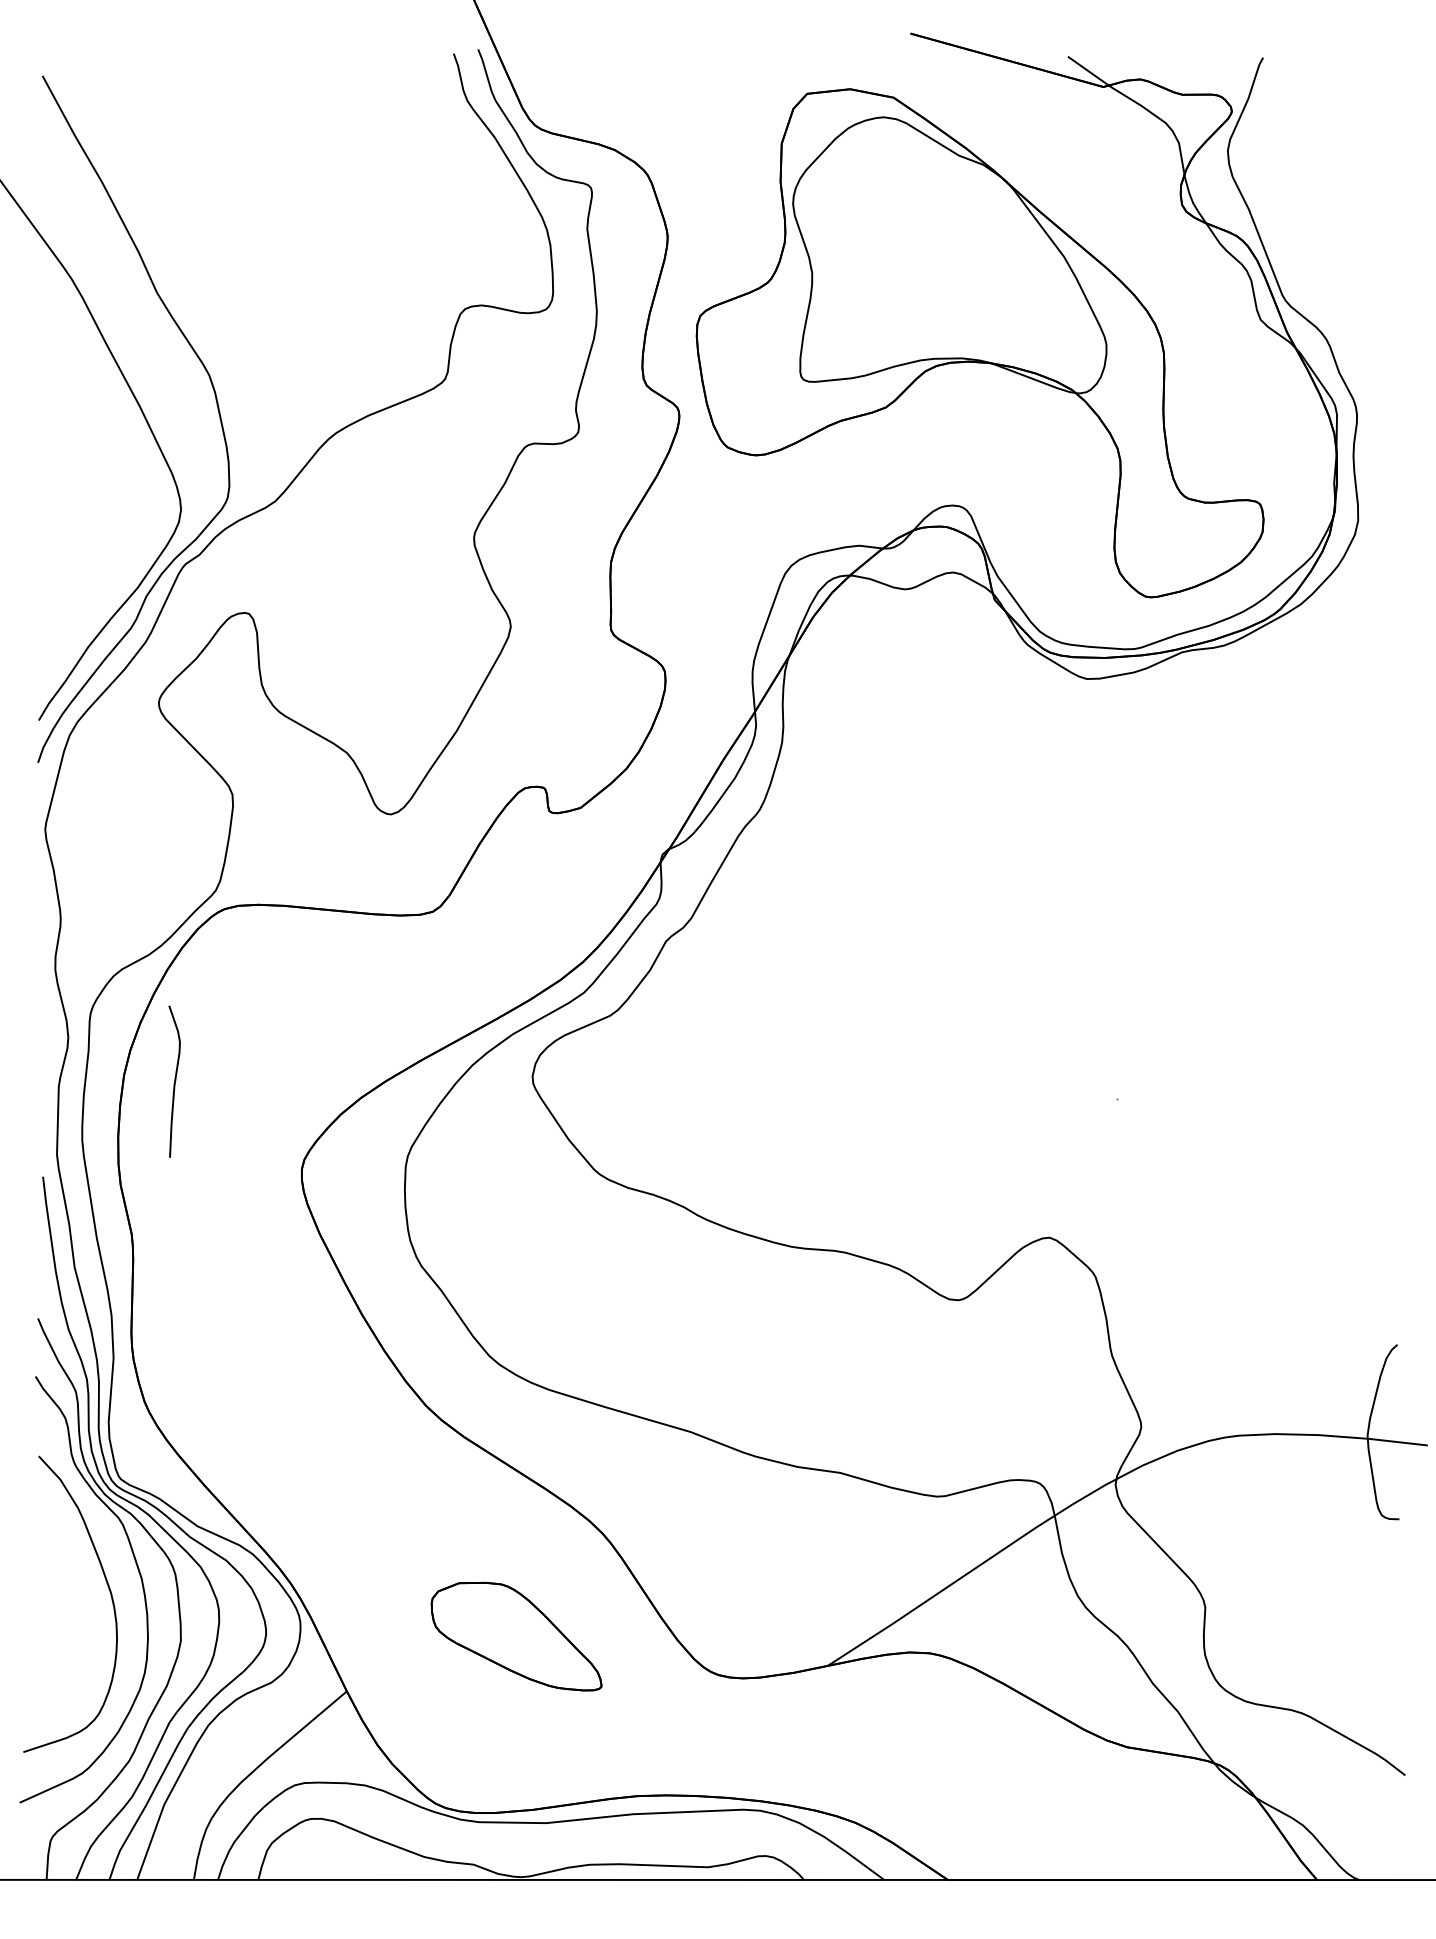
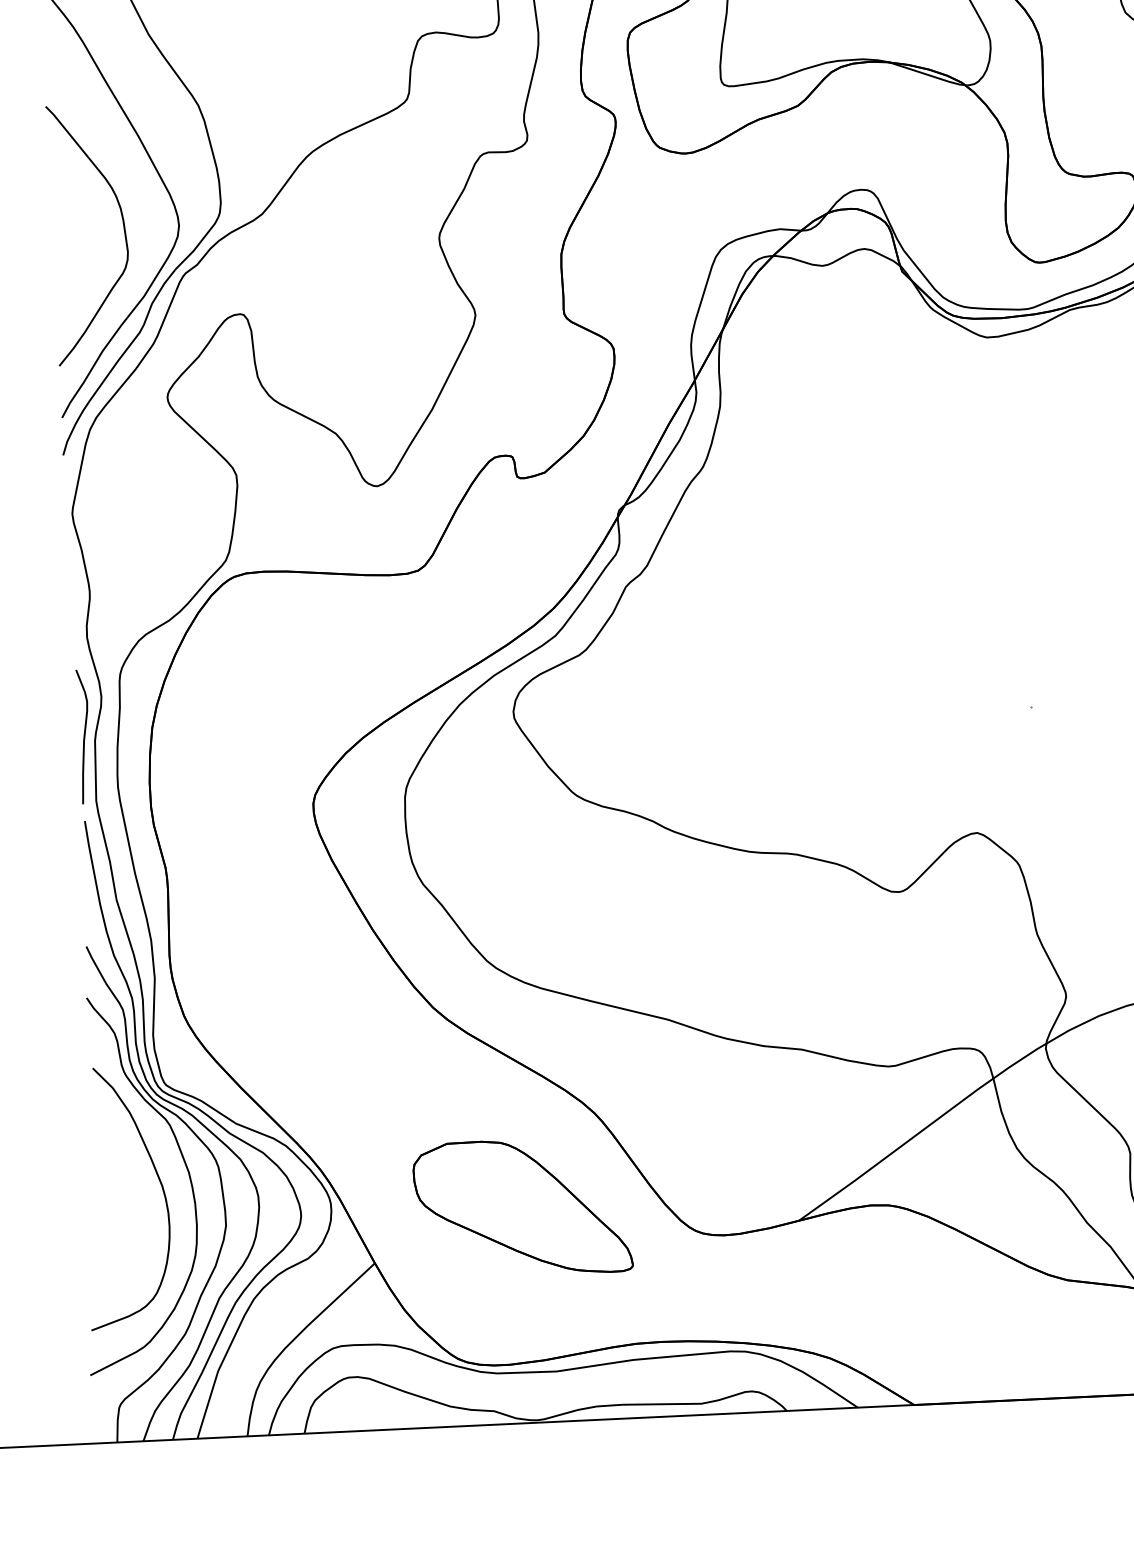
curve: (118, 514) -> (123, 232), added
curve: (174, 1081) -> (83, 736), moved
part: (516, 1636) -> (522, 1207), size x1.43

